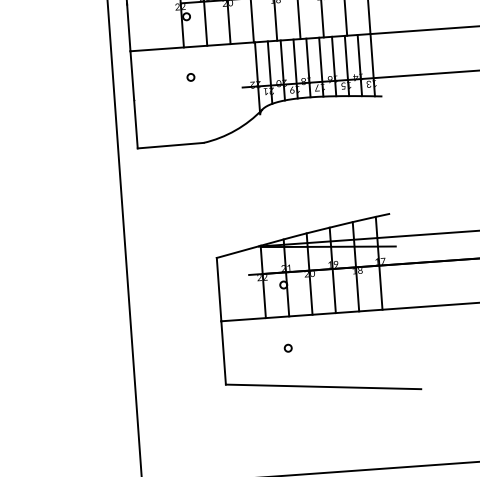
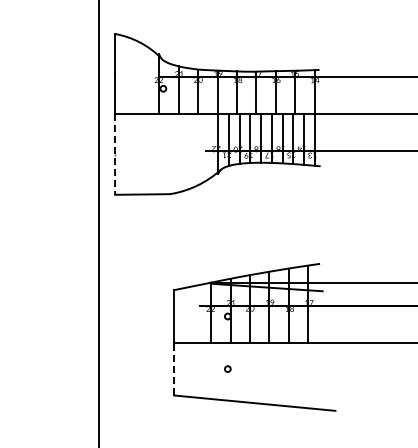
circle: (191, 76) -> (163, 138), removed
line: (134, 99) -> (115, 154), solid -> dashed
line: (224, 352) -> (174, 368), solid -> dashed

